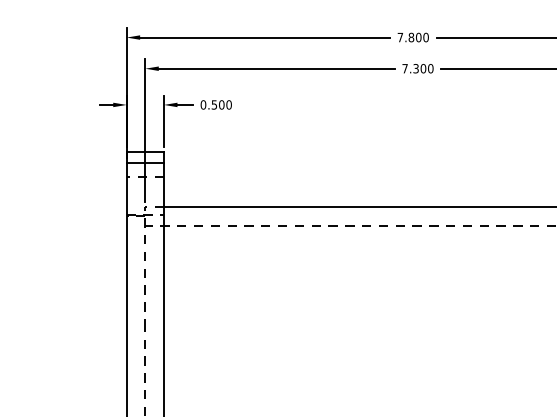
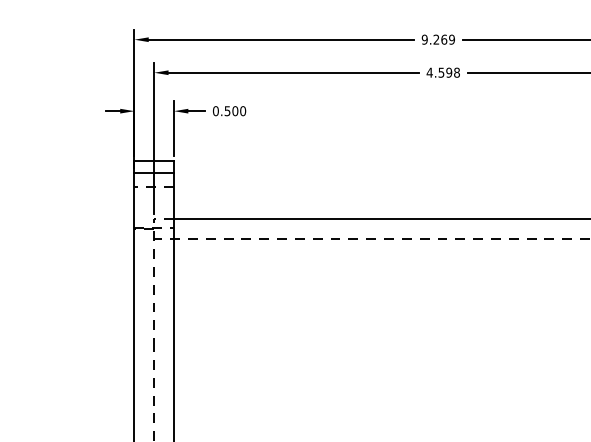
text: (412, 37) -> (437, 39), 7.800 -> 9.269
text: (417, 68) -> (442, 72), 7.300 -> 4.598

